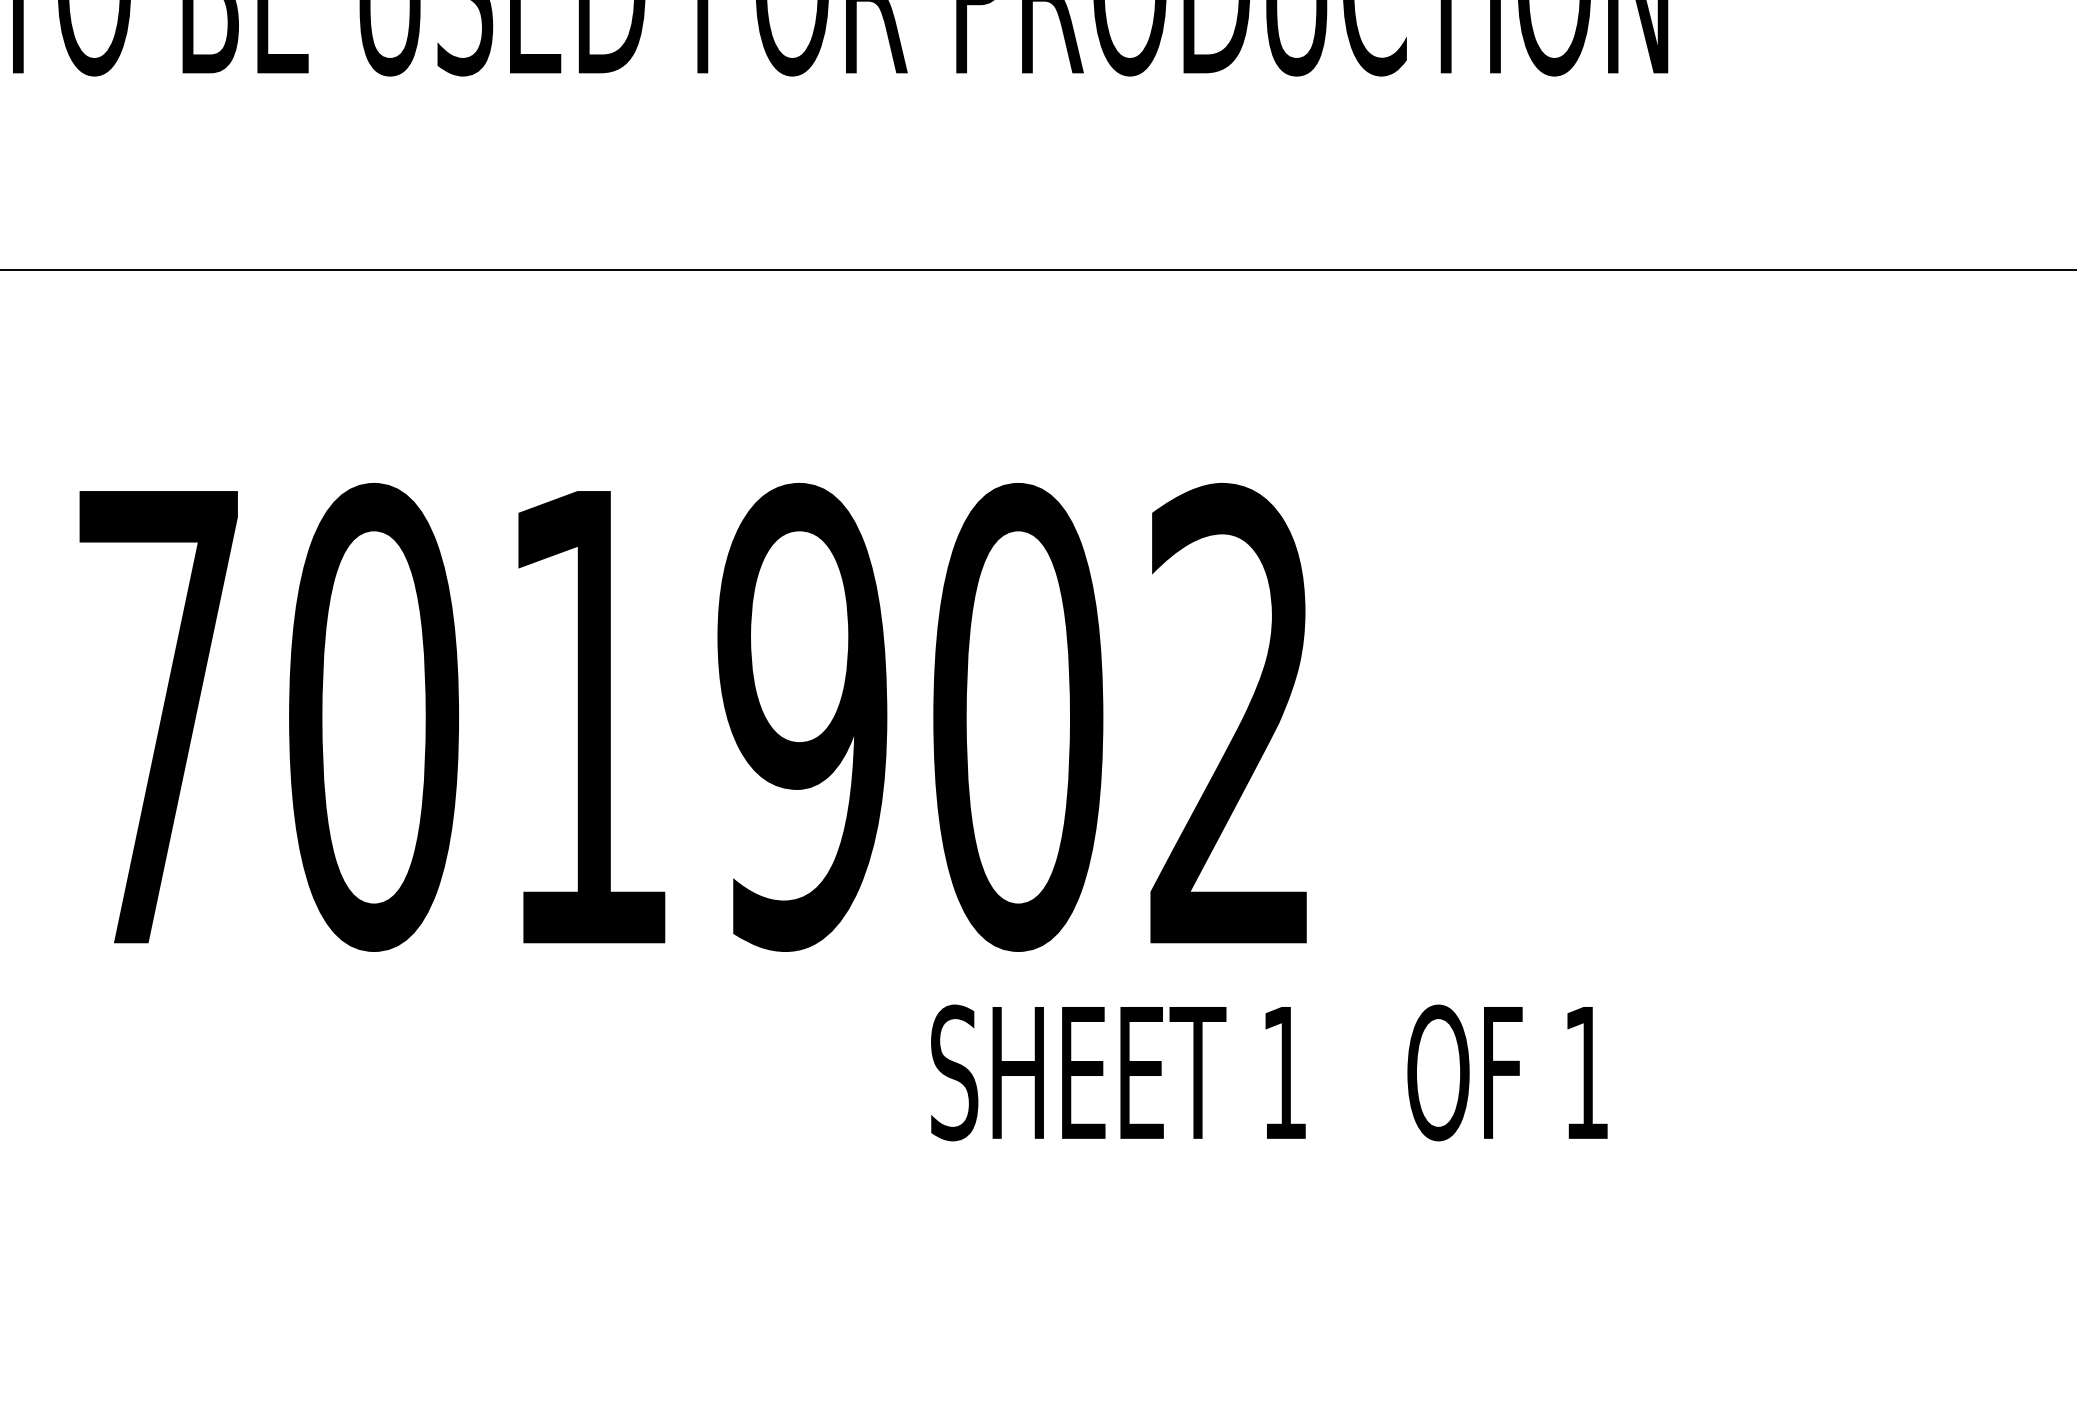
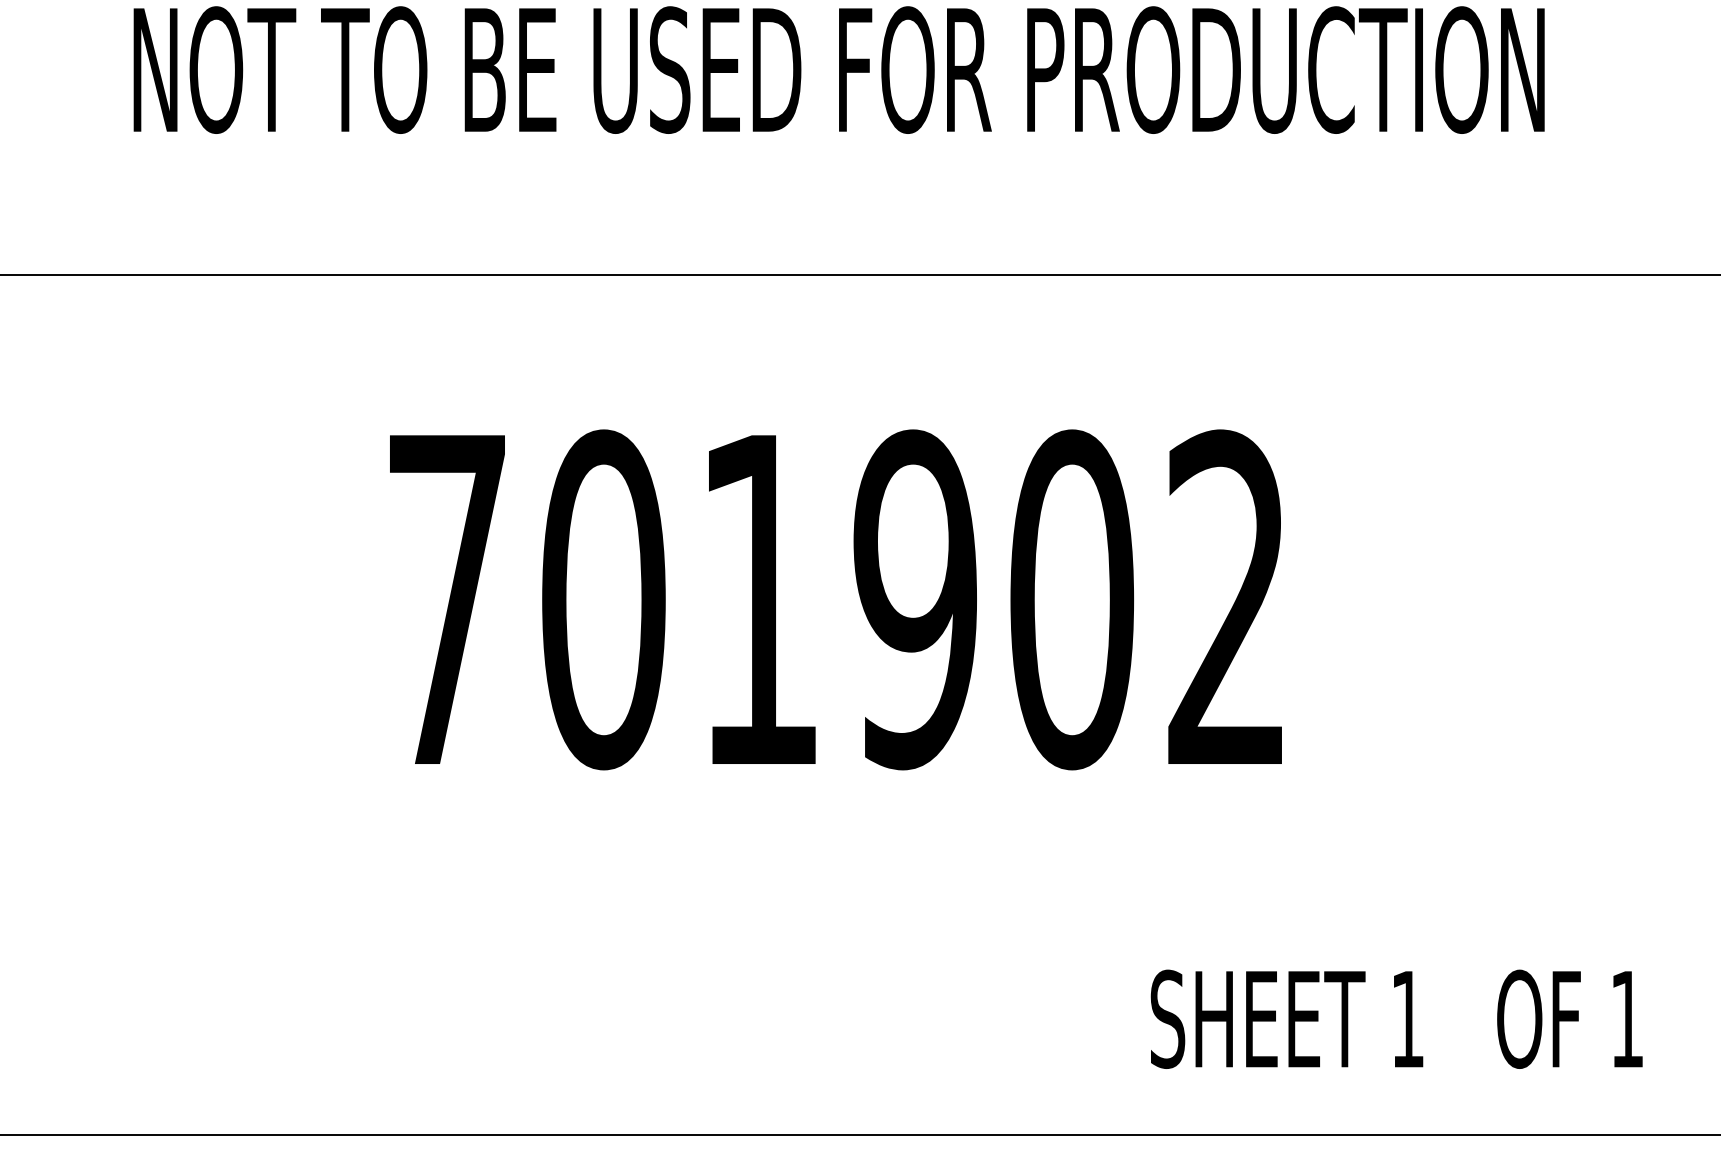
text: (1268, 1071) -> (1396, 1018), moved

